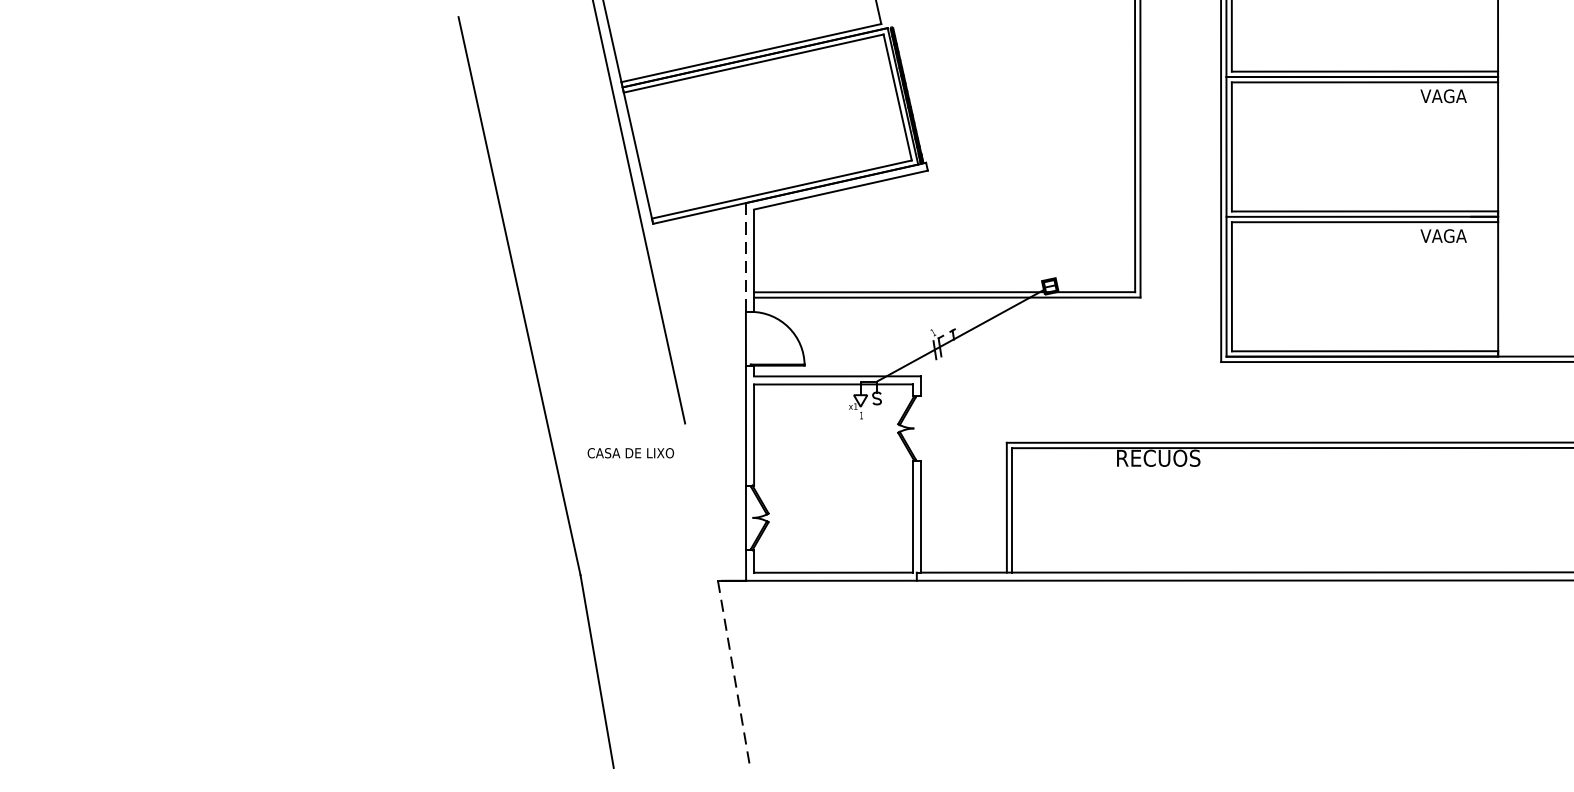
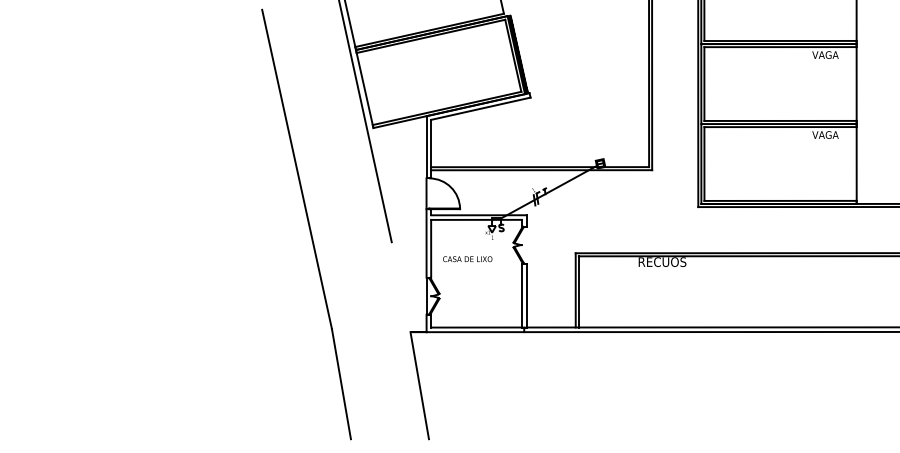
line: (745, 257) -> (426, 147), dashed -> solid
text: (630, 453) -> (467, 259), moved
line: (733, 675) -> (419, 386), dashed -> solid

